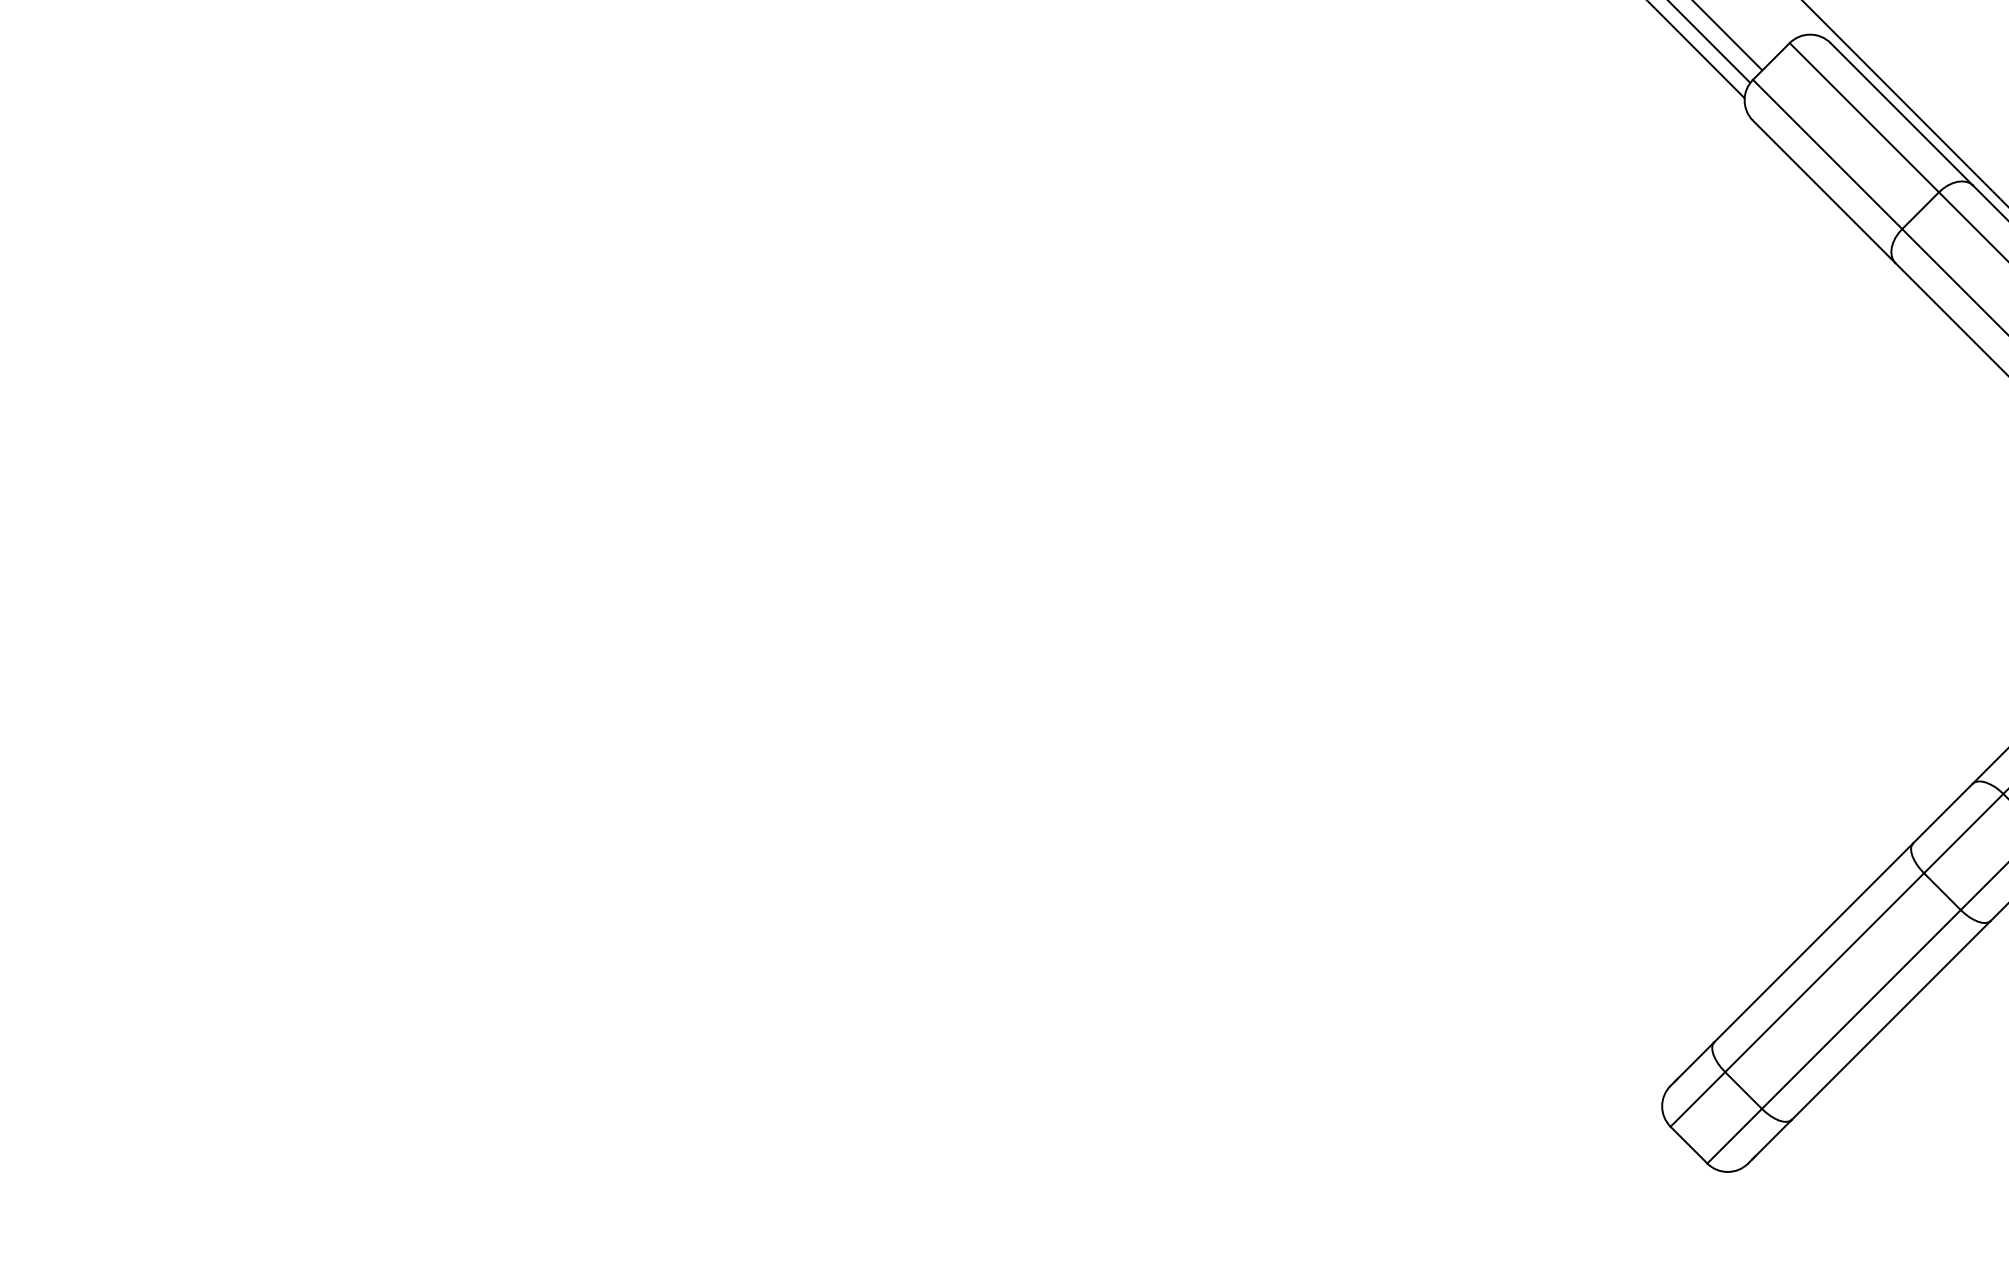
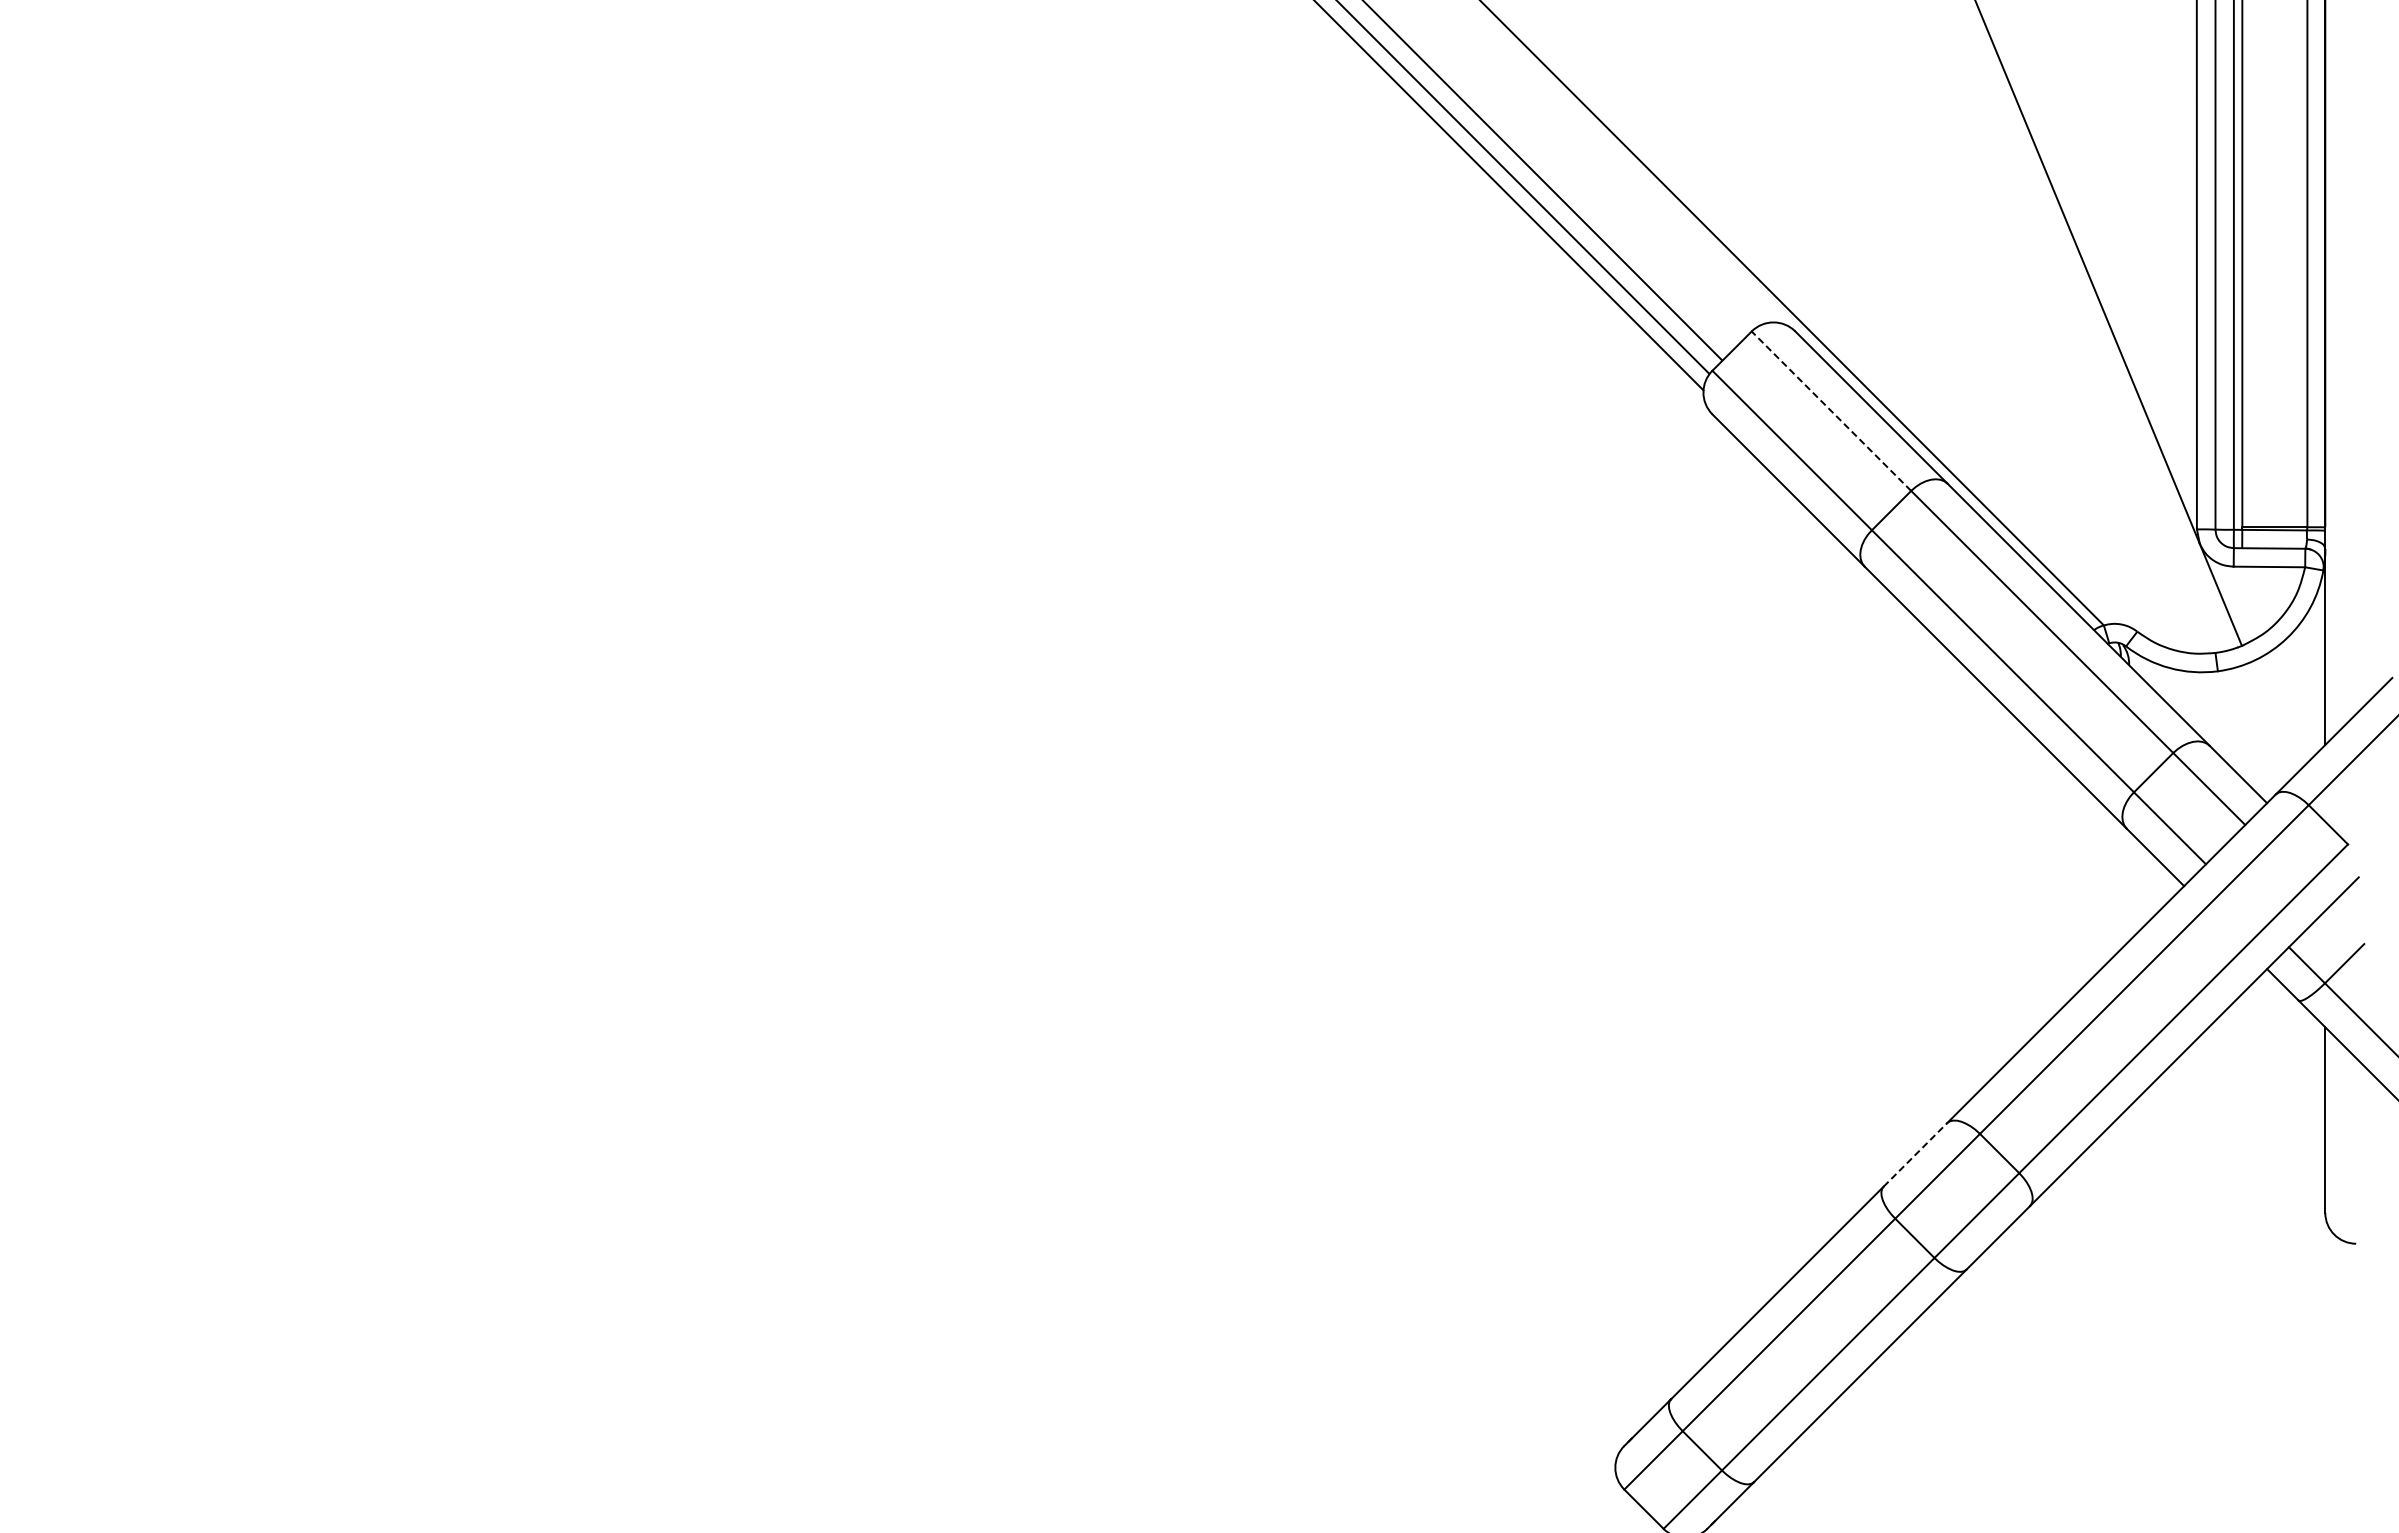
line: (1864, 117) -> (1831, 411), solid -> dashed
line: (1943, 813) -> (1915, 1154), solid -> dashed

